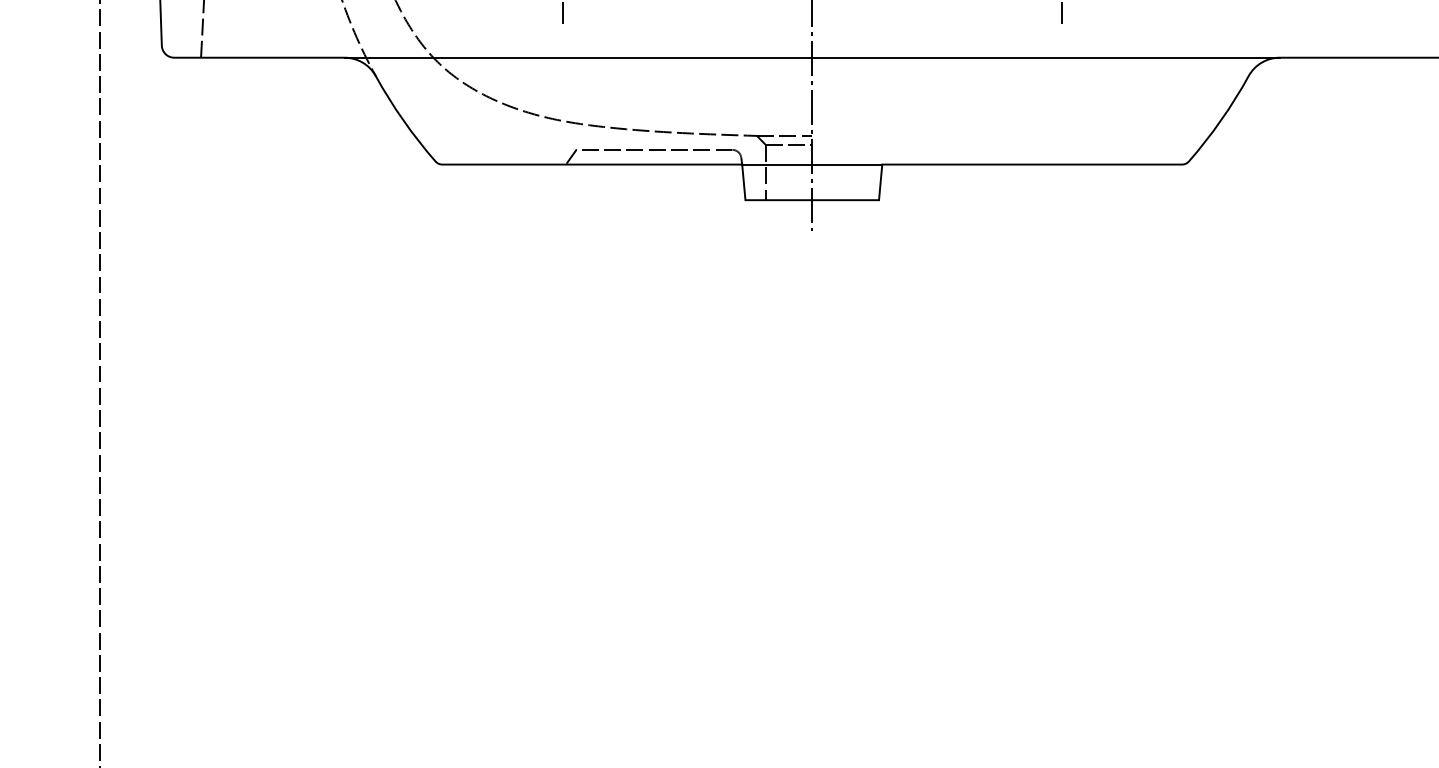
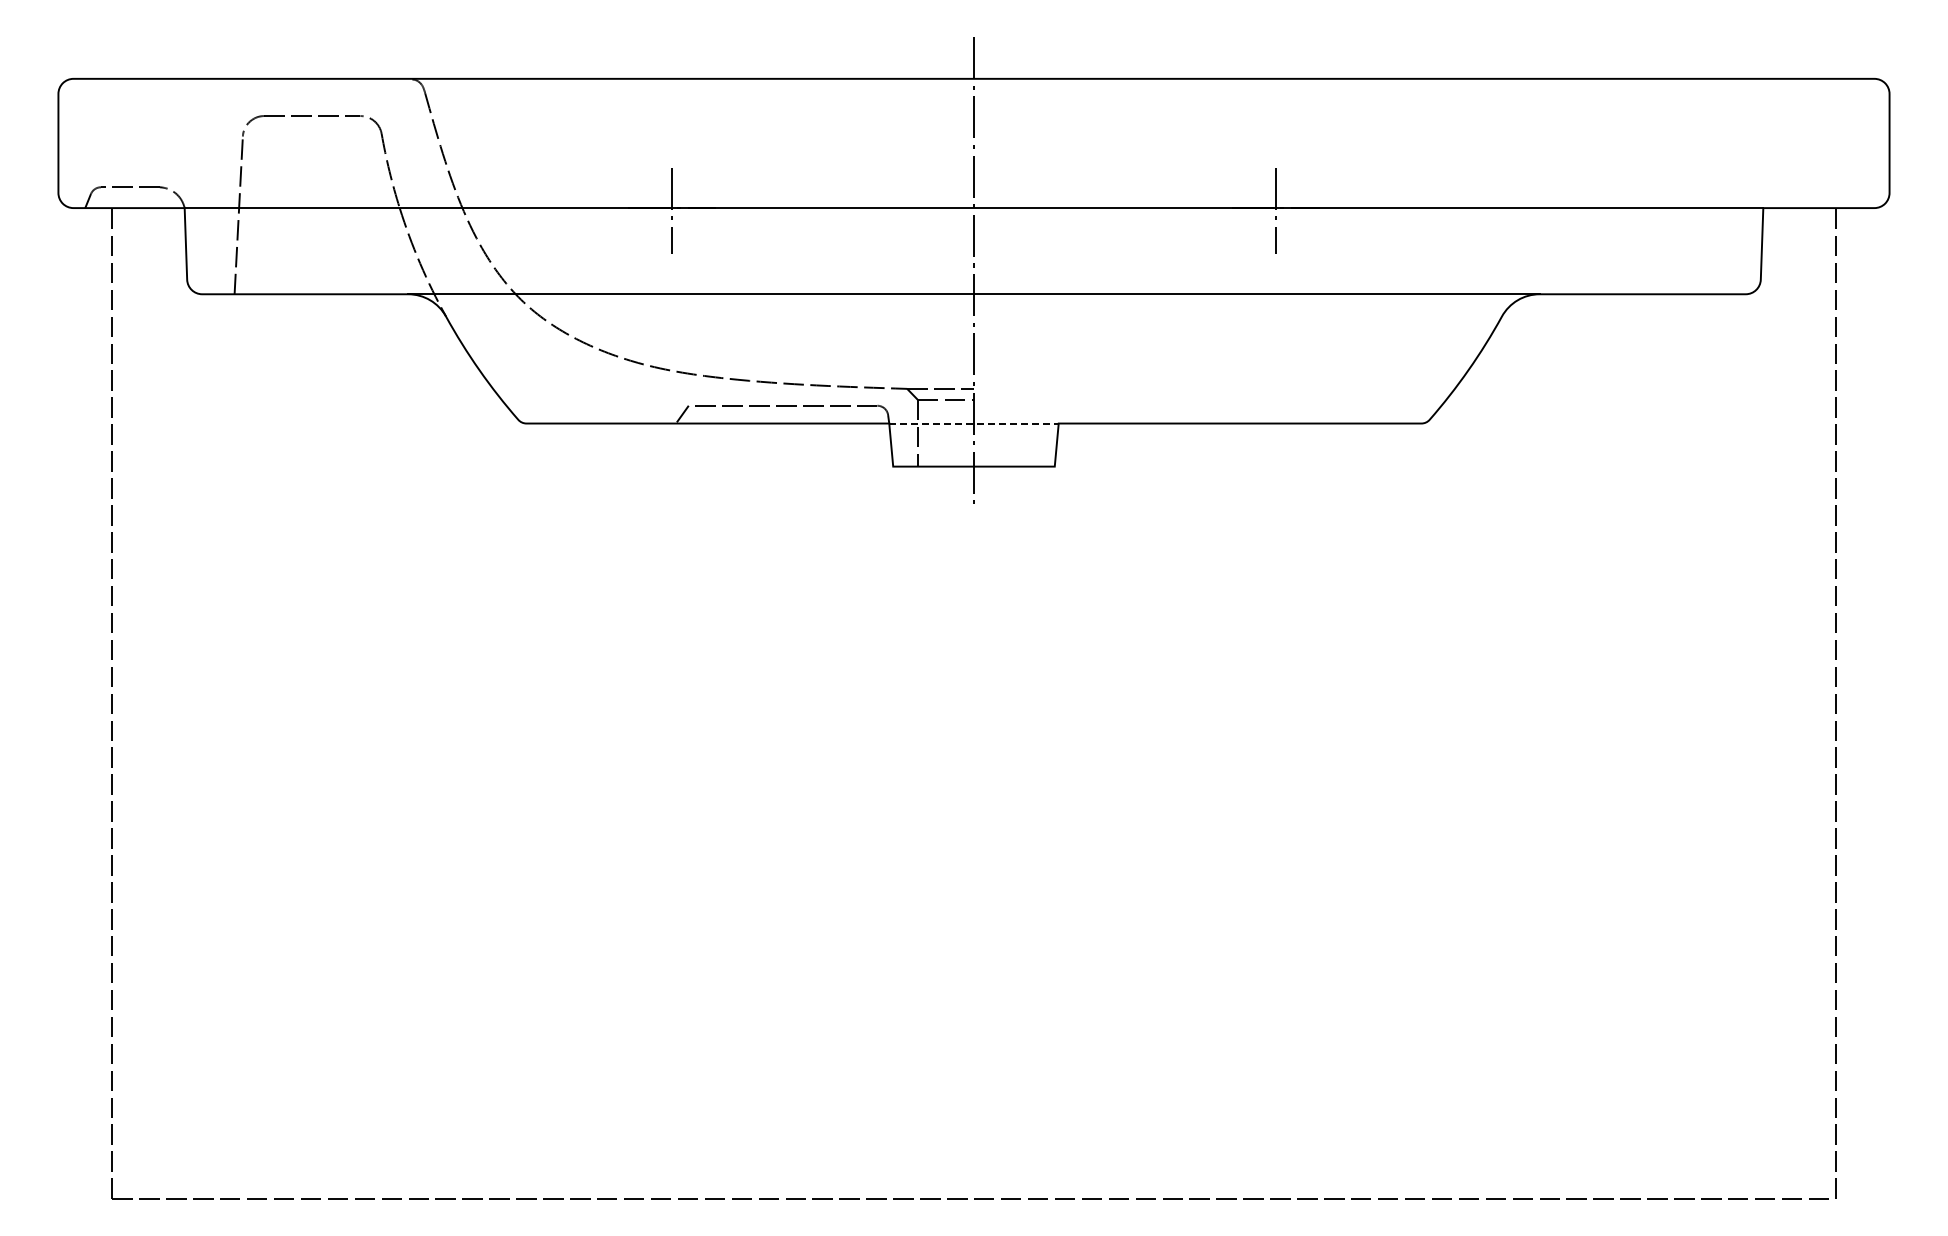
line: (811, 164) -> (973, 423), solid -> dashed

